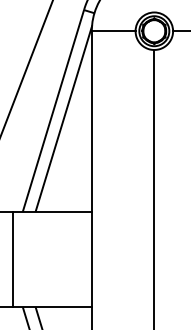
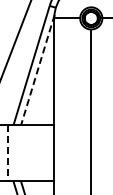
line: (63, 119) -> (37, 70), solid -> dashed
line: (12, 259) -> (7, 153), solid -> dashed

